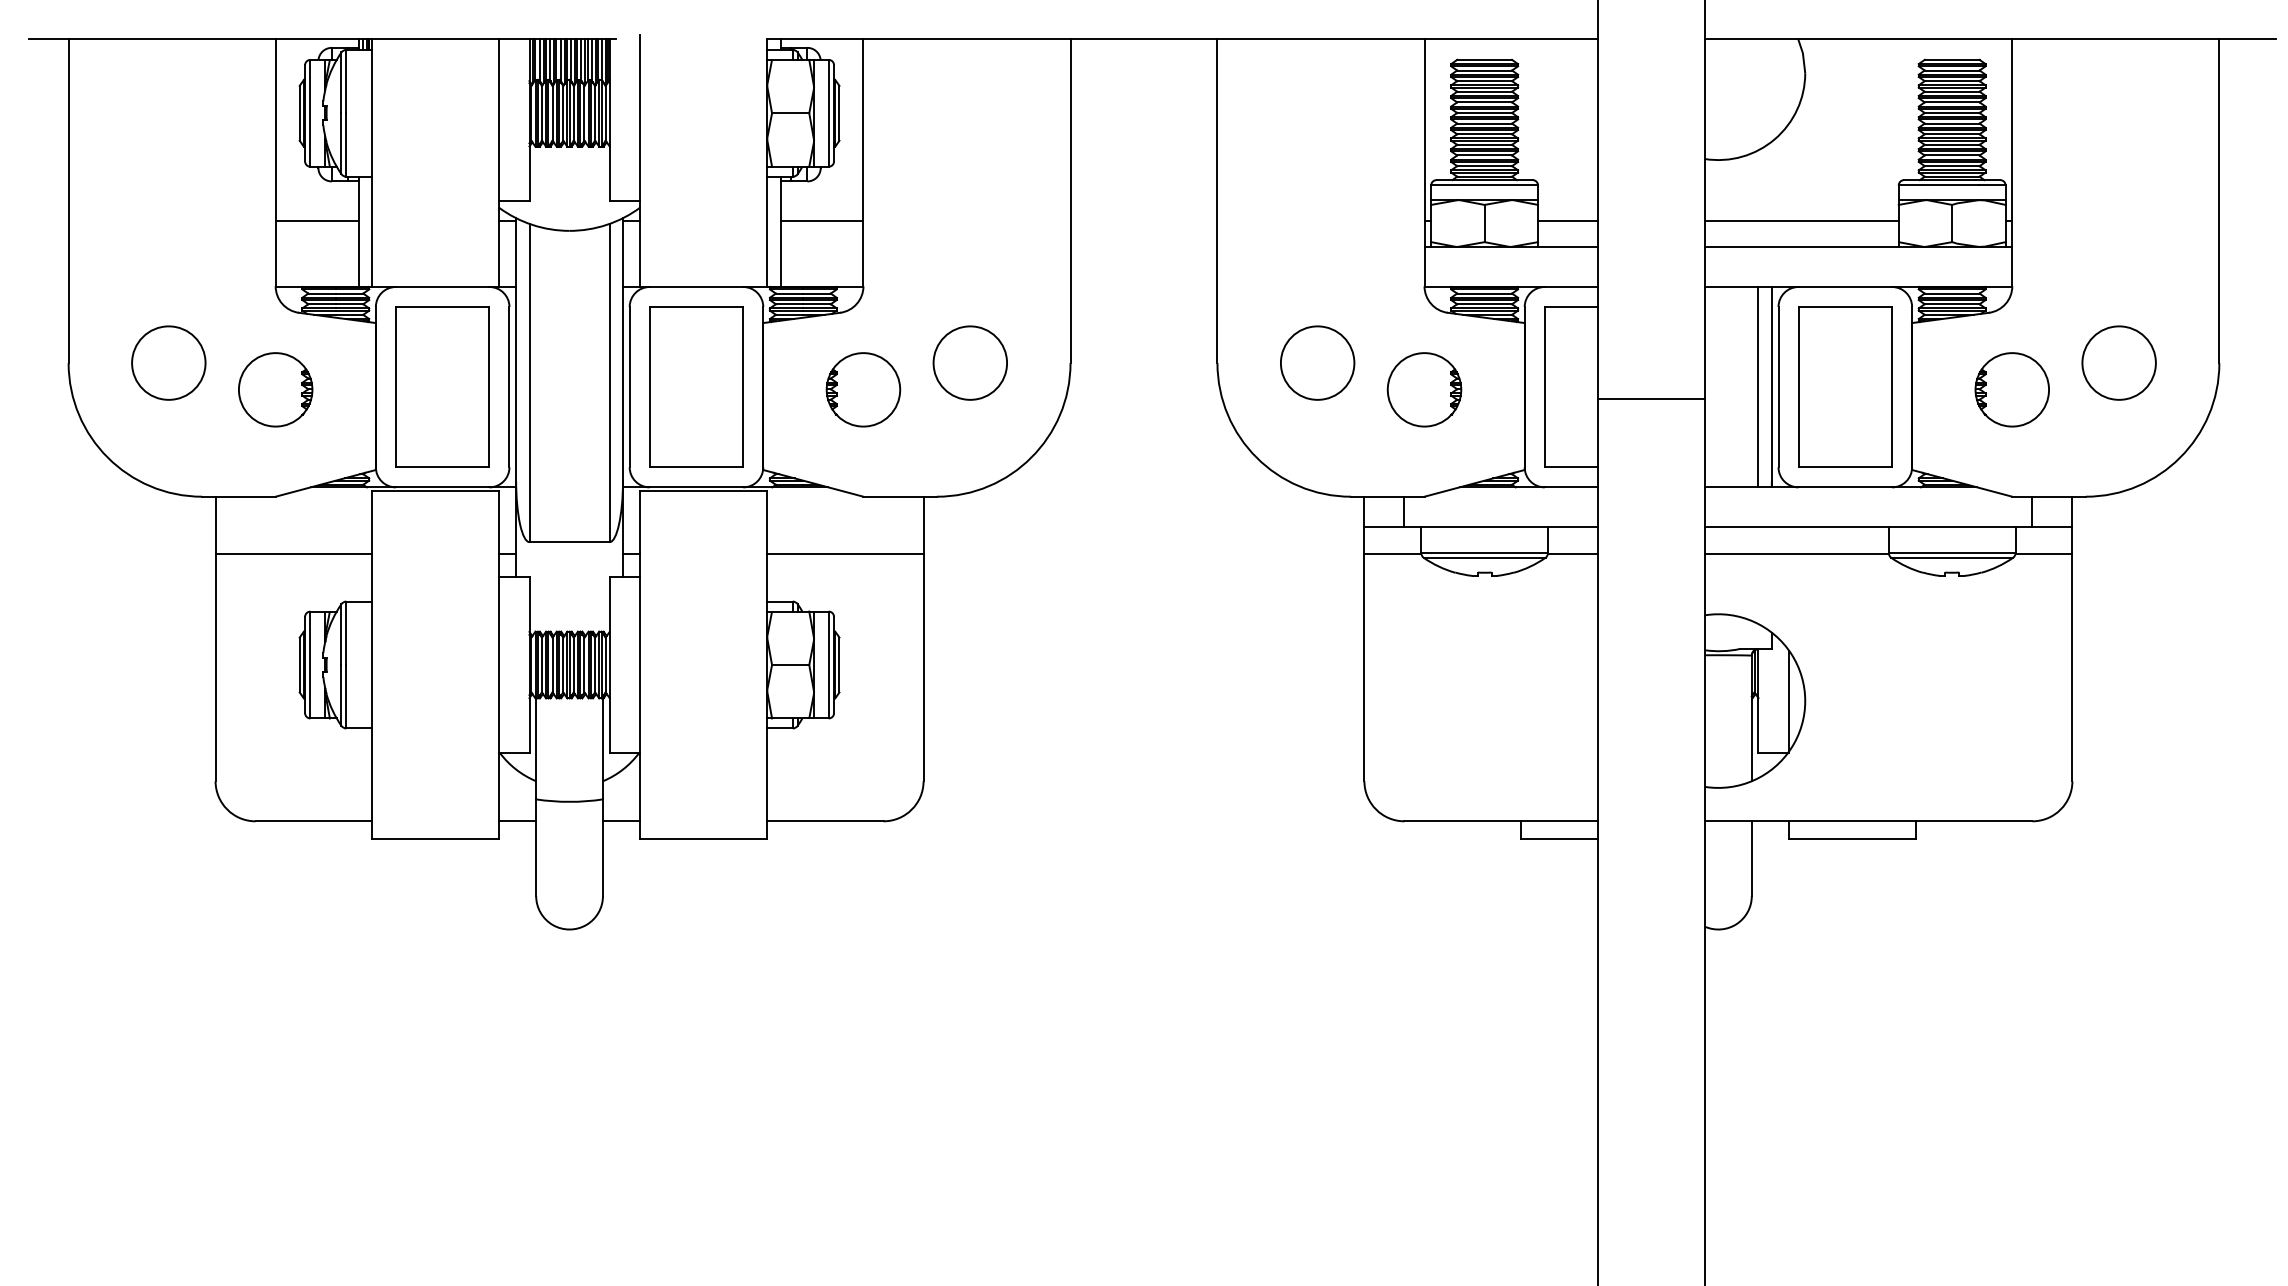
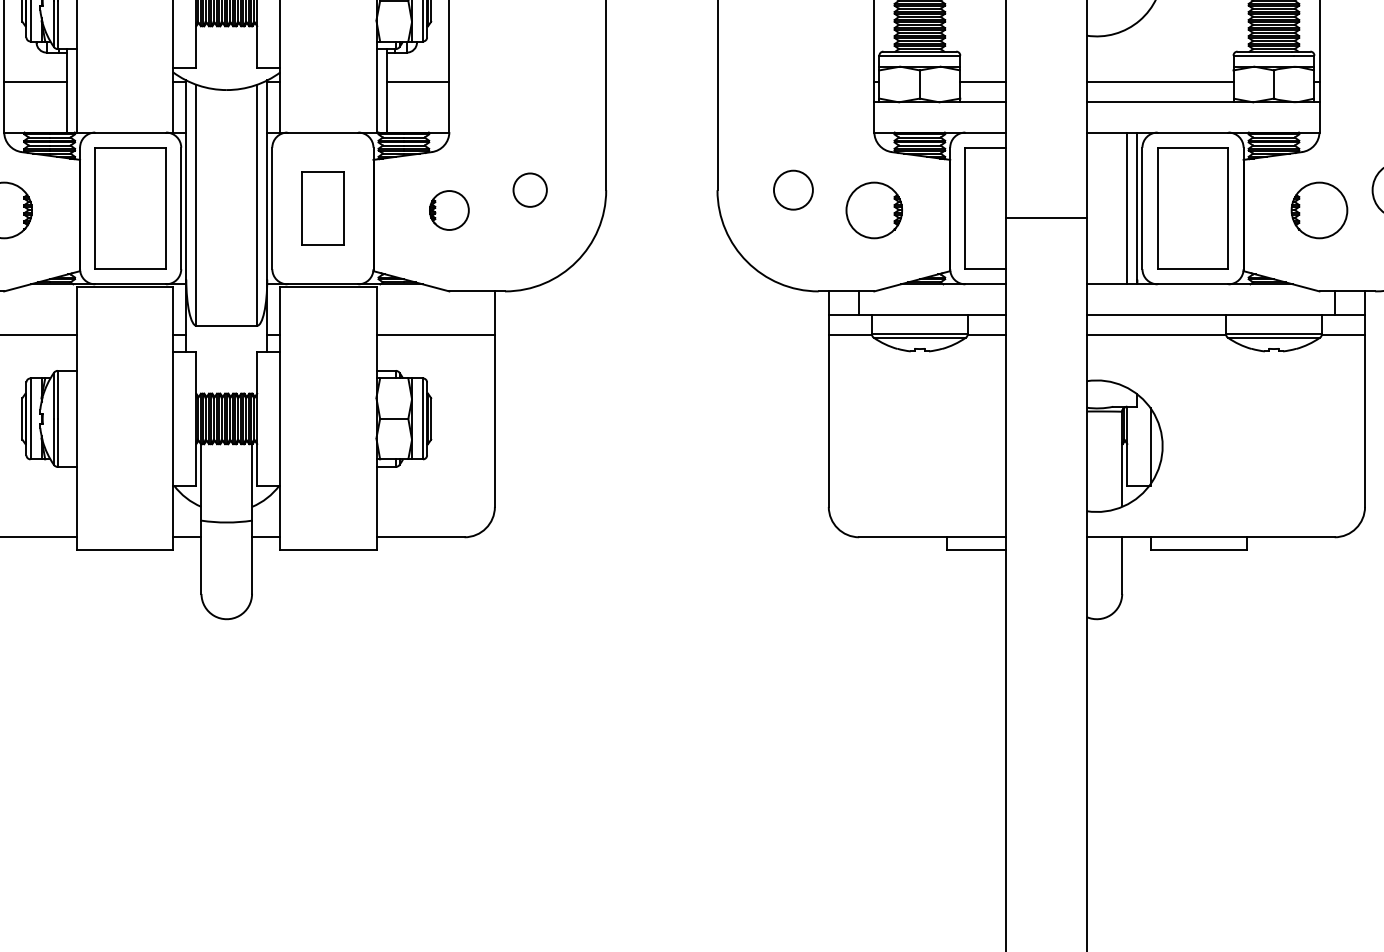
circle: (969, 362) -> (529, 189), size x0.6
circle: (1317, 362) -> (793, 189), size x0.7
part: (696, 386) -> (322, 207), size x0.6
part: (863, 389) -> (449, 210), size x0.7

